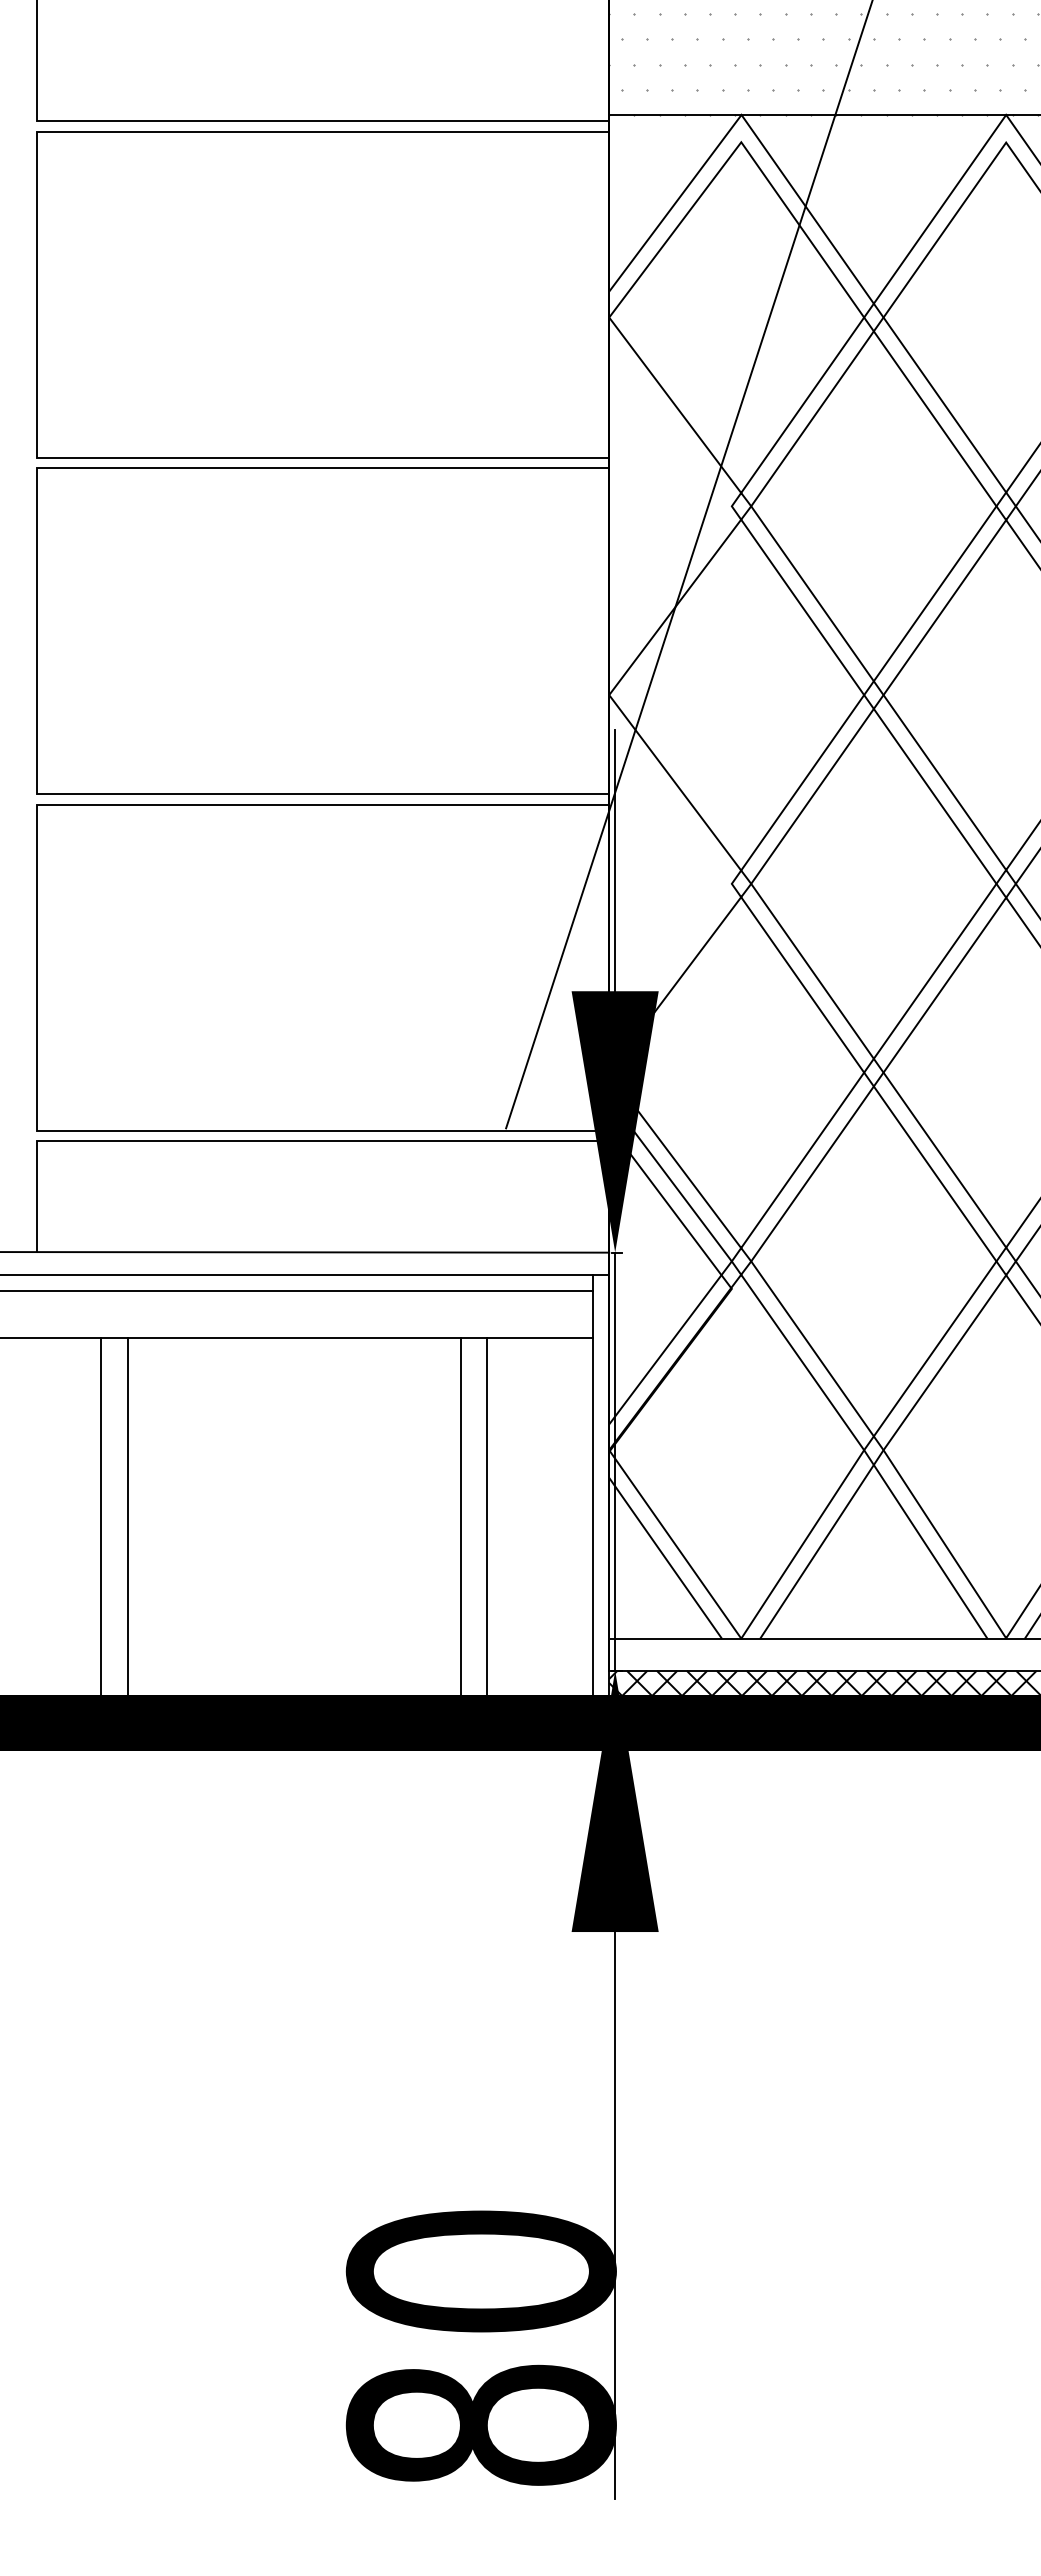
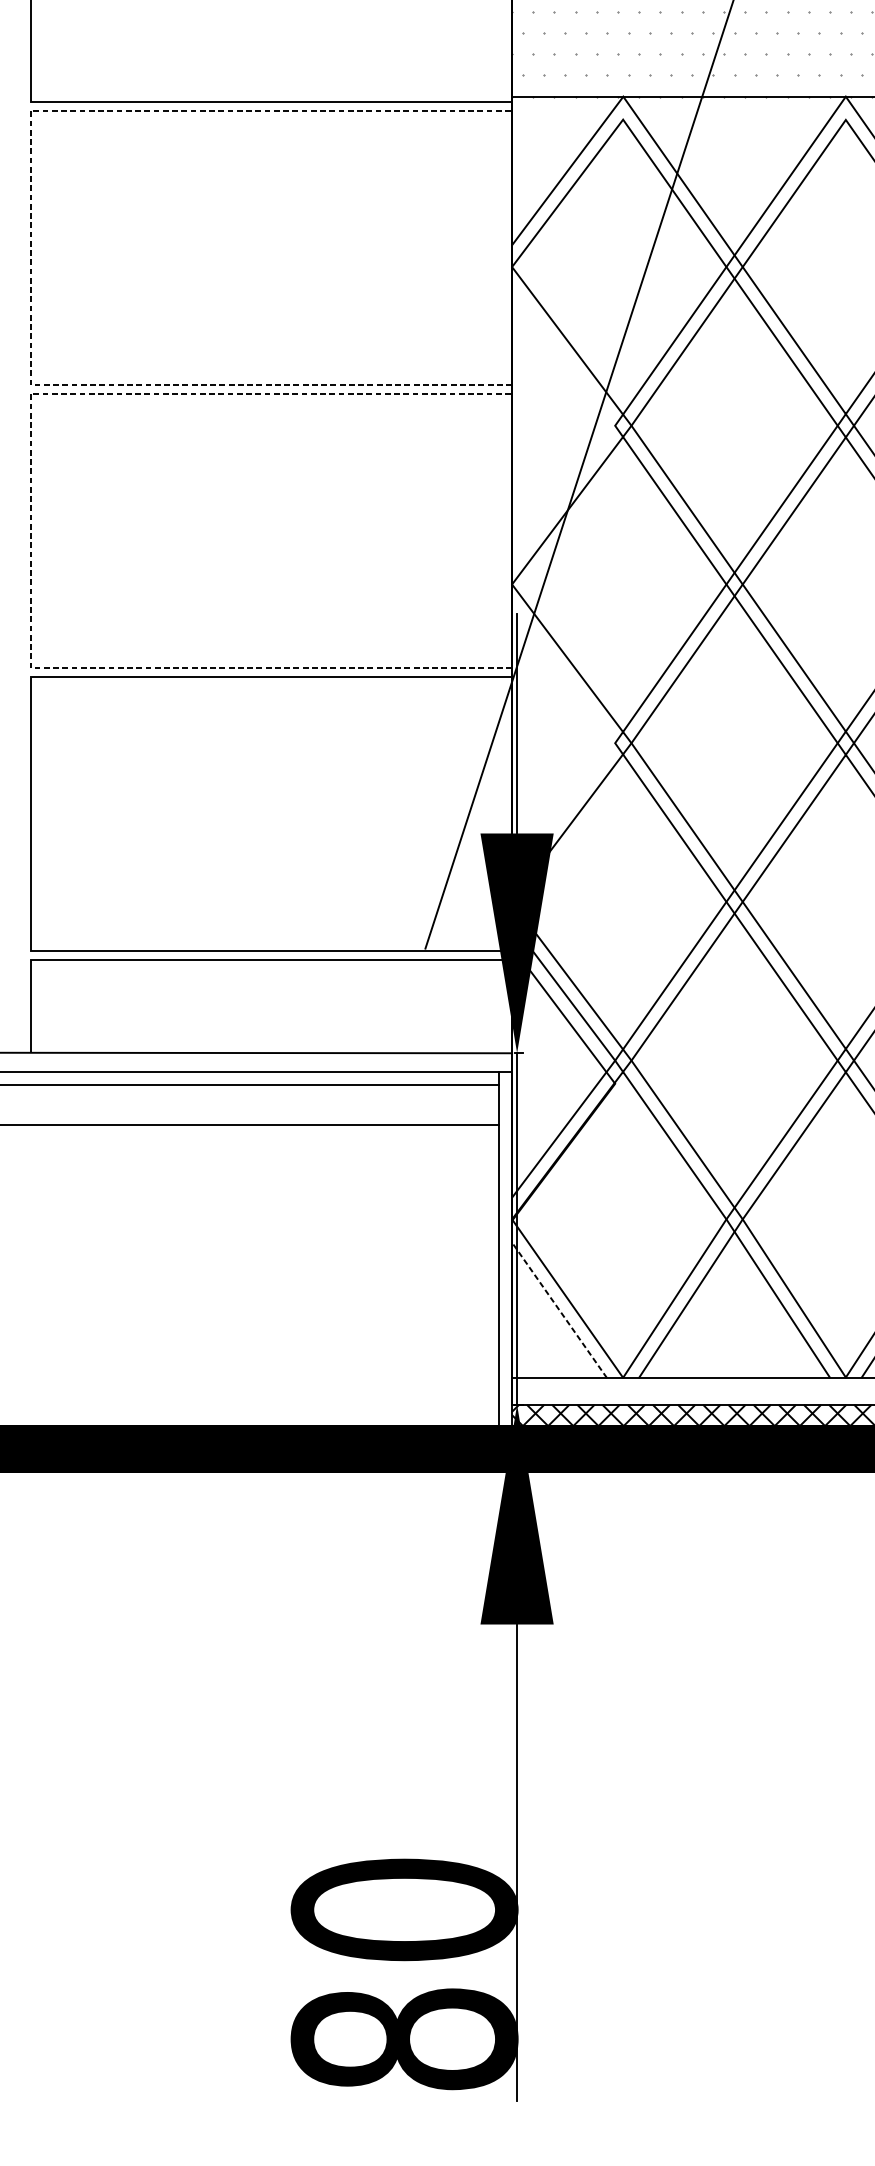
line: (36, 294) -> (30, 247), solid -> dashed
line: (36, 630) -> (30, 530), solid -> dashed
line: (101, 1516) -> (85, 1275), removed
line: (127, 1516) -> (107, 1275), removed
line: (461, 1516) -> (387, 1275), removed
line: (487, 1516) -> (409, 1275), removed
line: (665, 1558) -> (559, 1310), solid -> dashed

